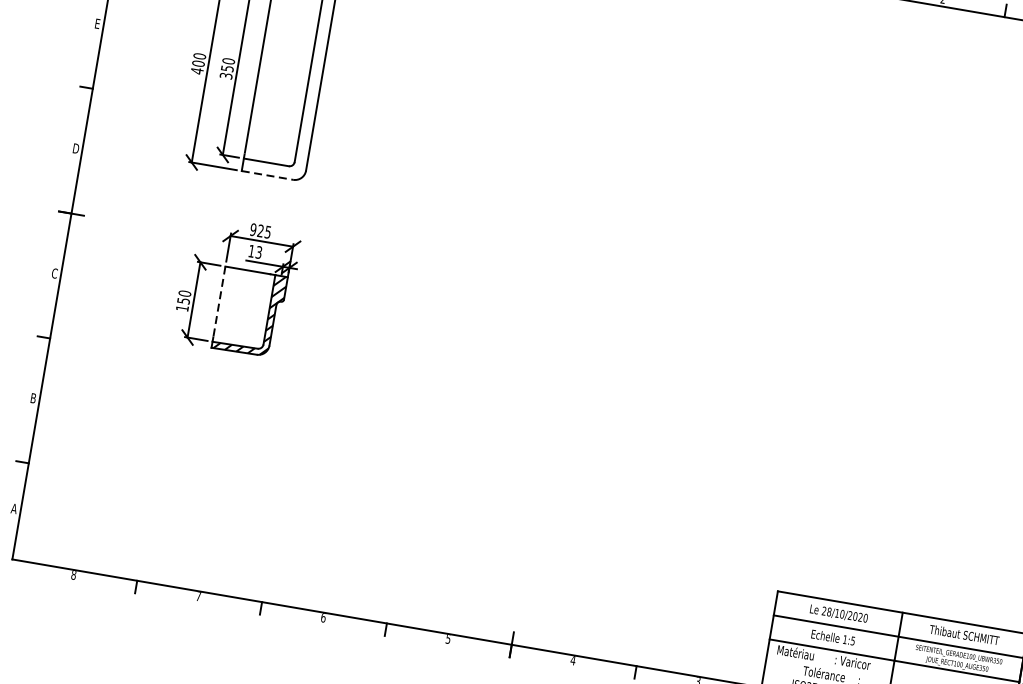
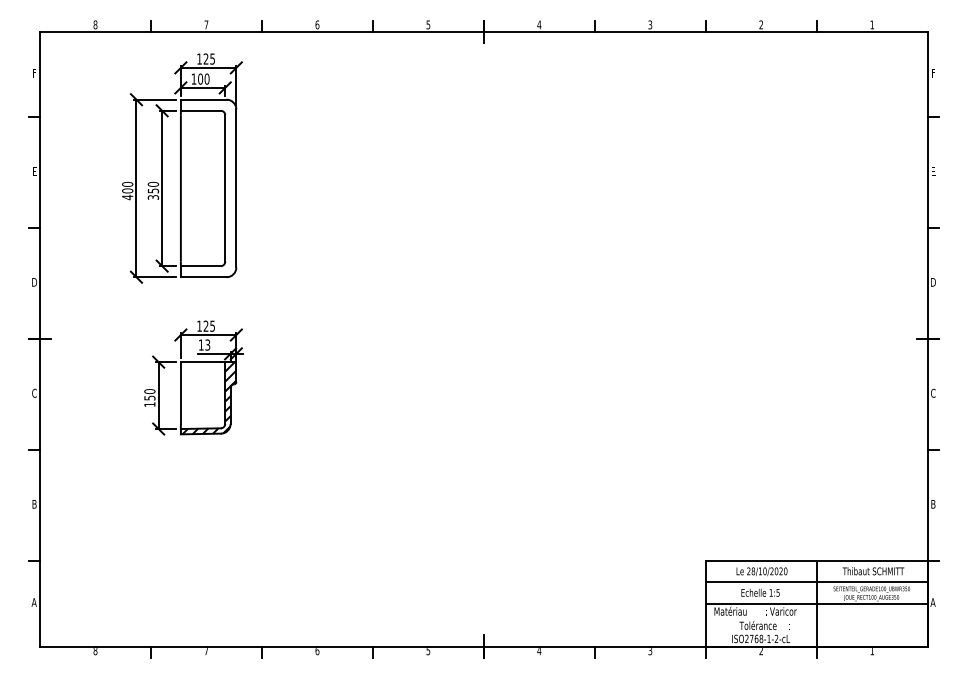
line: (267, 175) -> (203, 277), dashed -> solid
text: (253, 228) -> (199, 325), 925 -> 125
line: (218, 301) -> (180, 393), dashed -> solid

